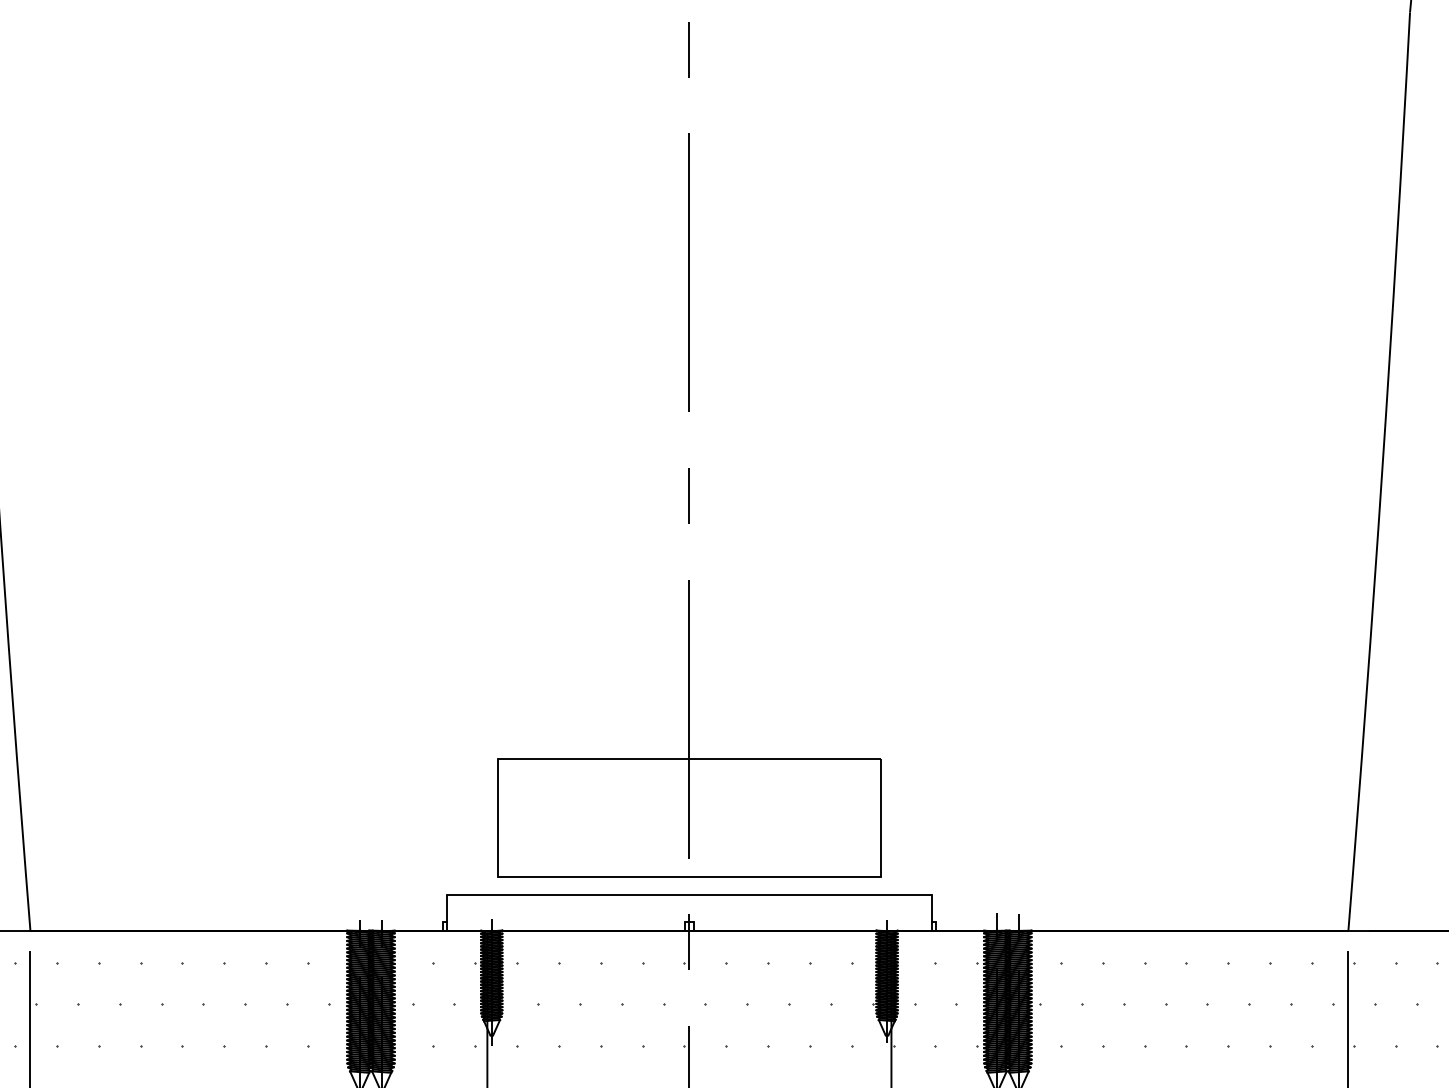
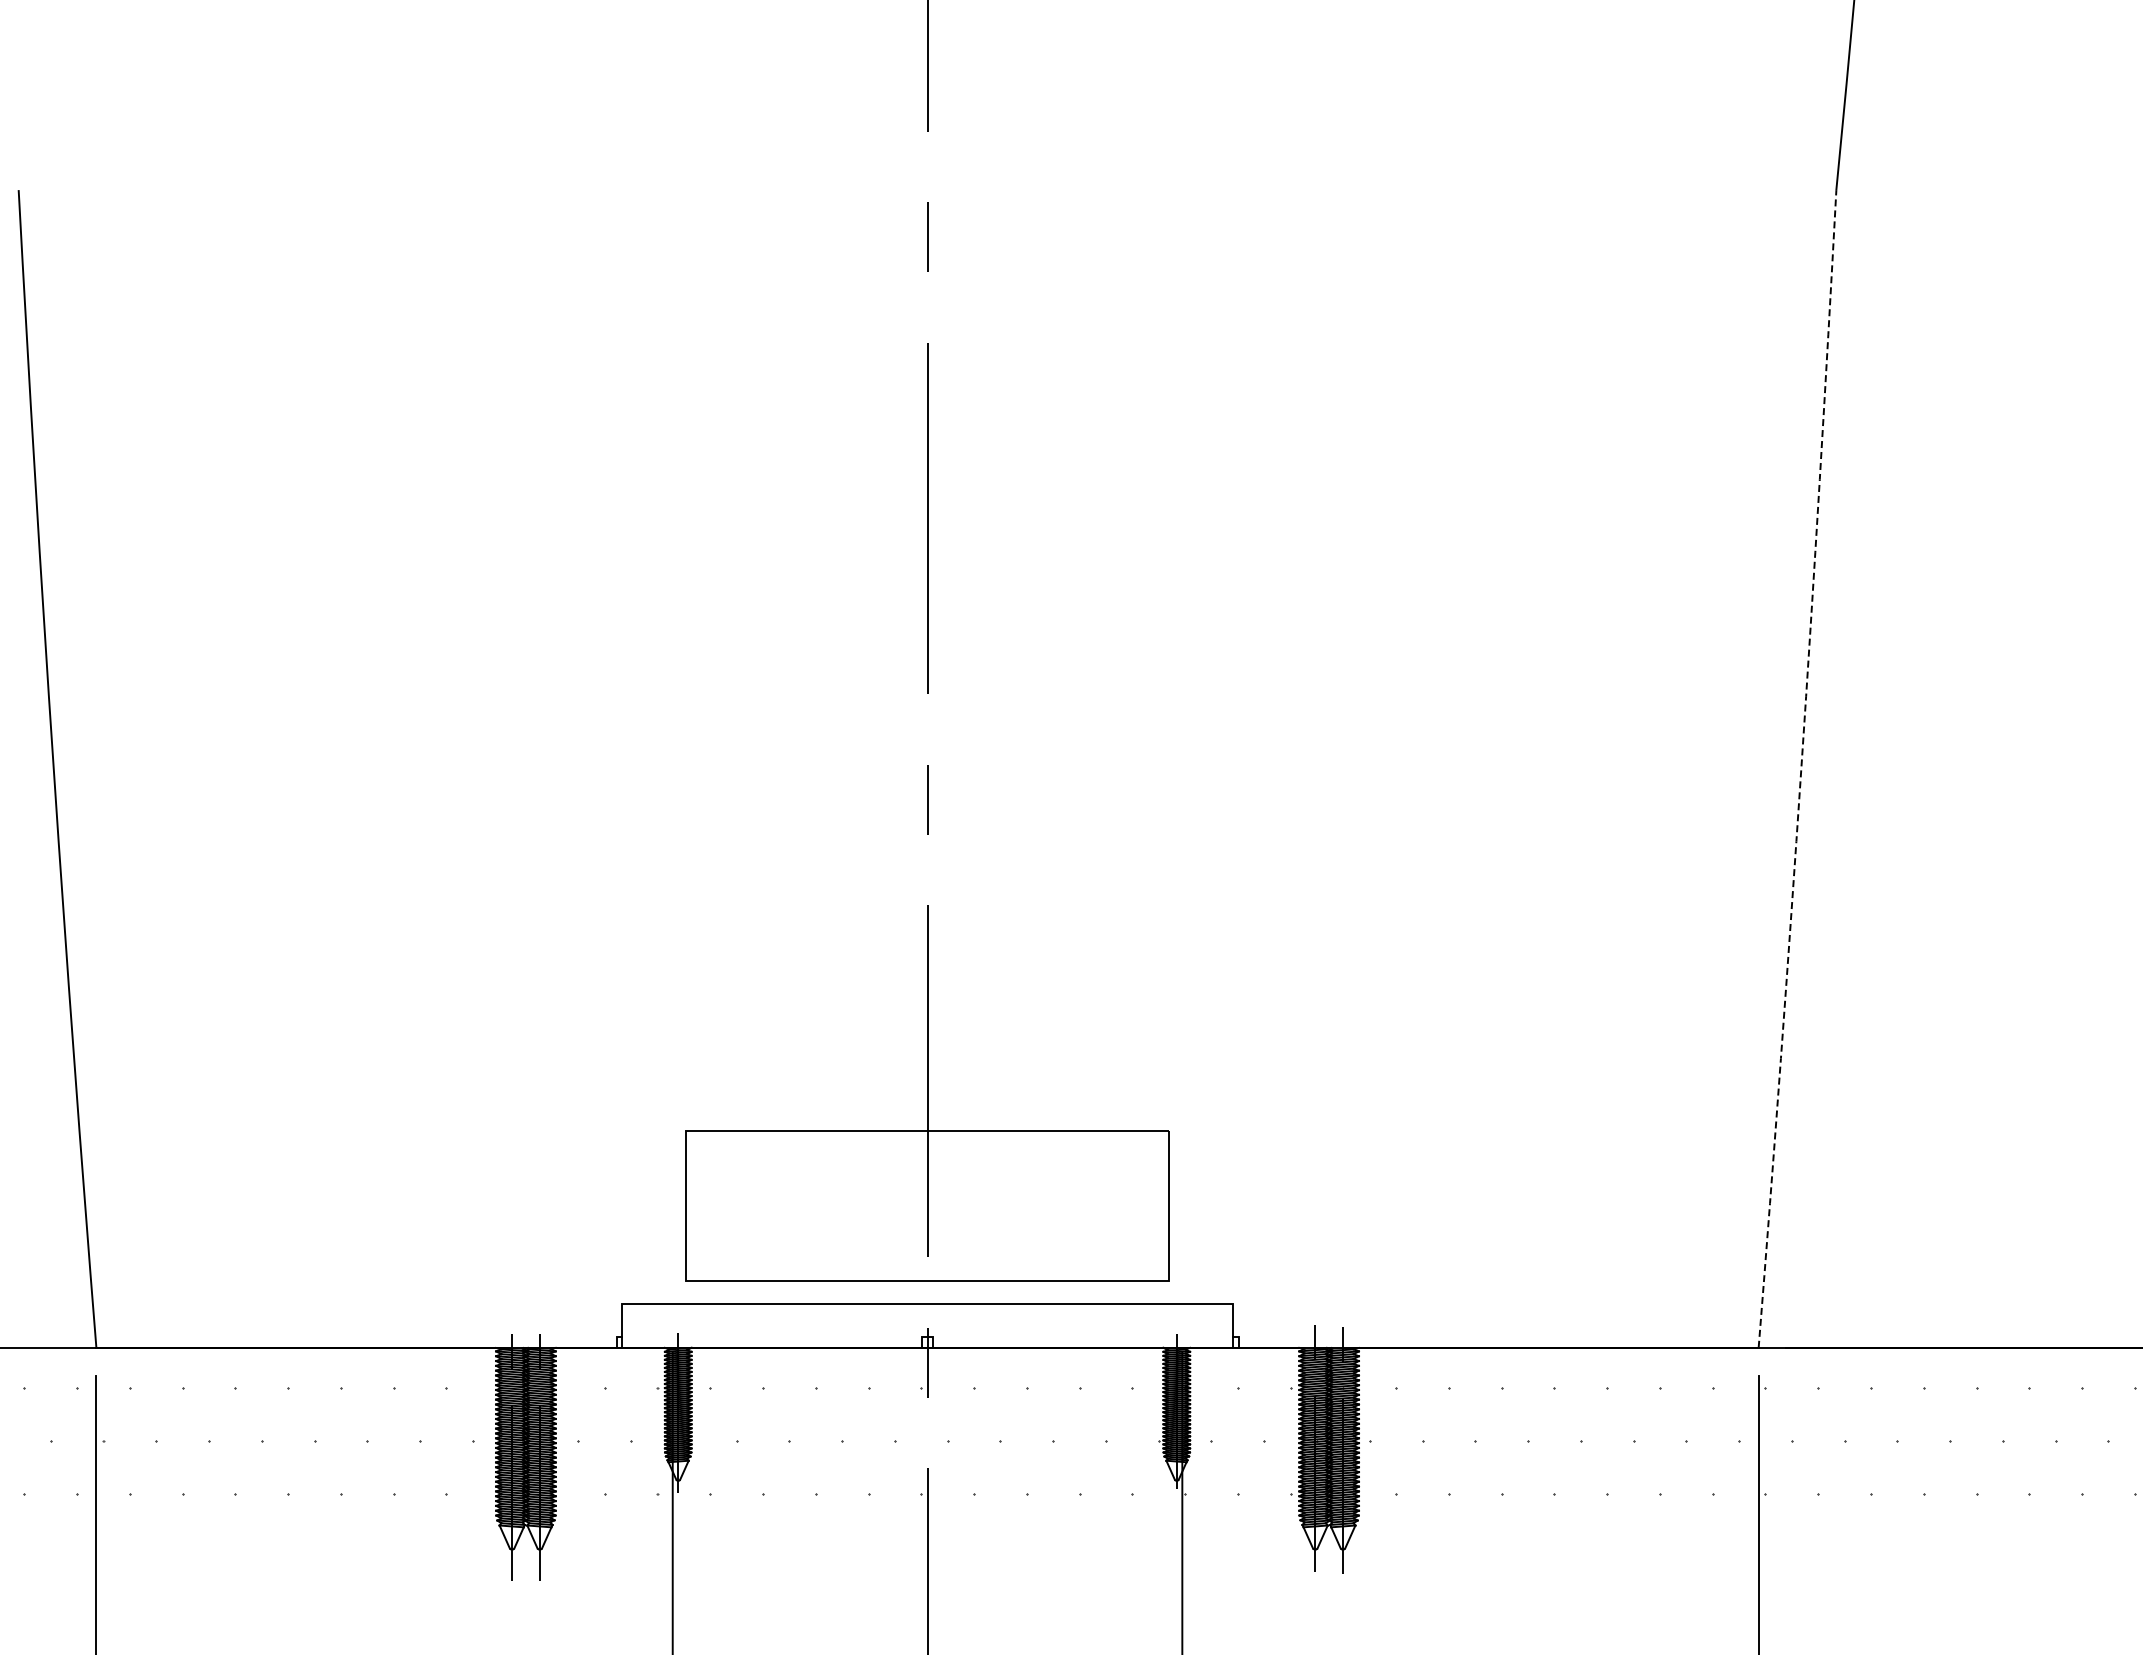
arc: (1382, 471) -> (1801, 769), solid -> dashed

